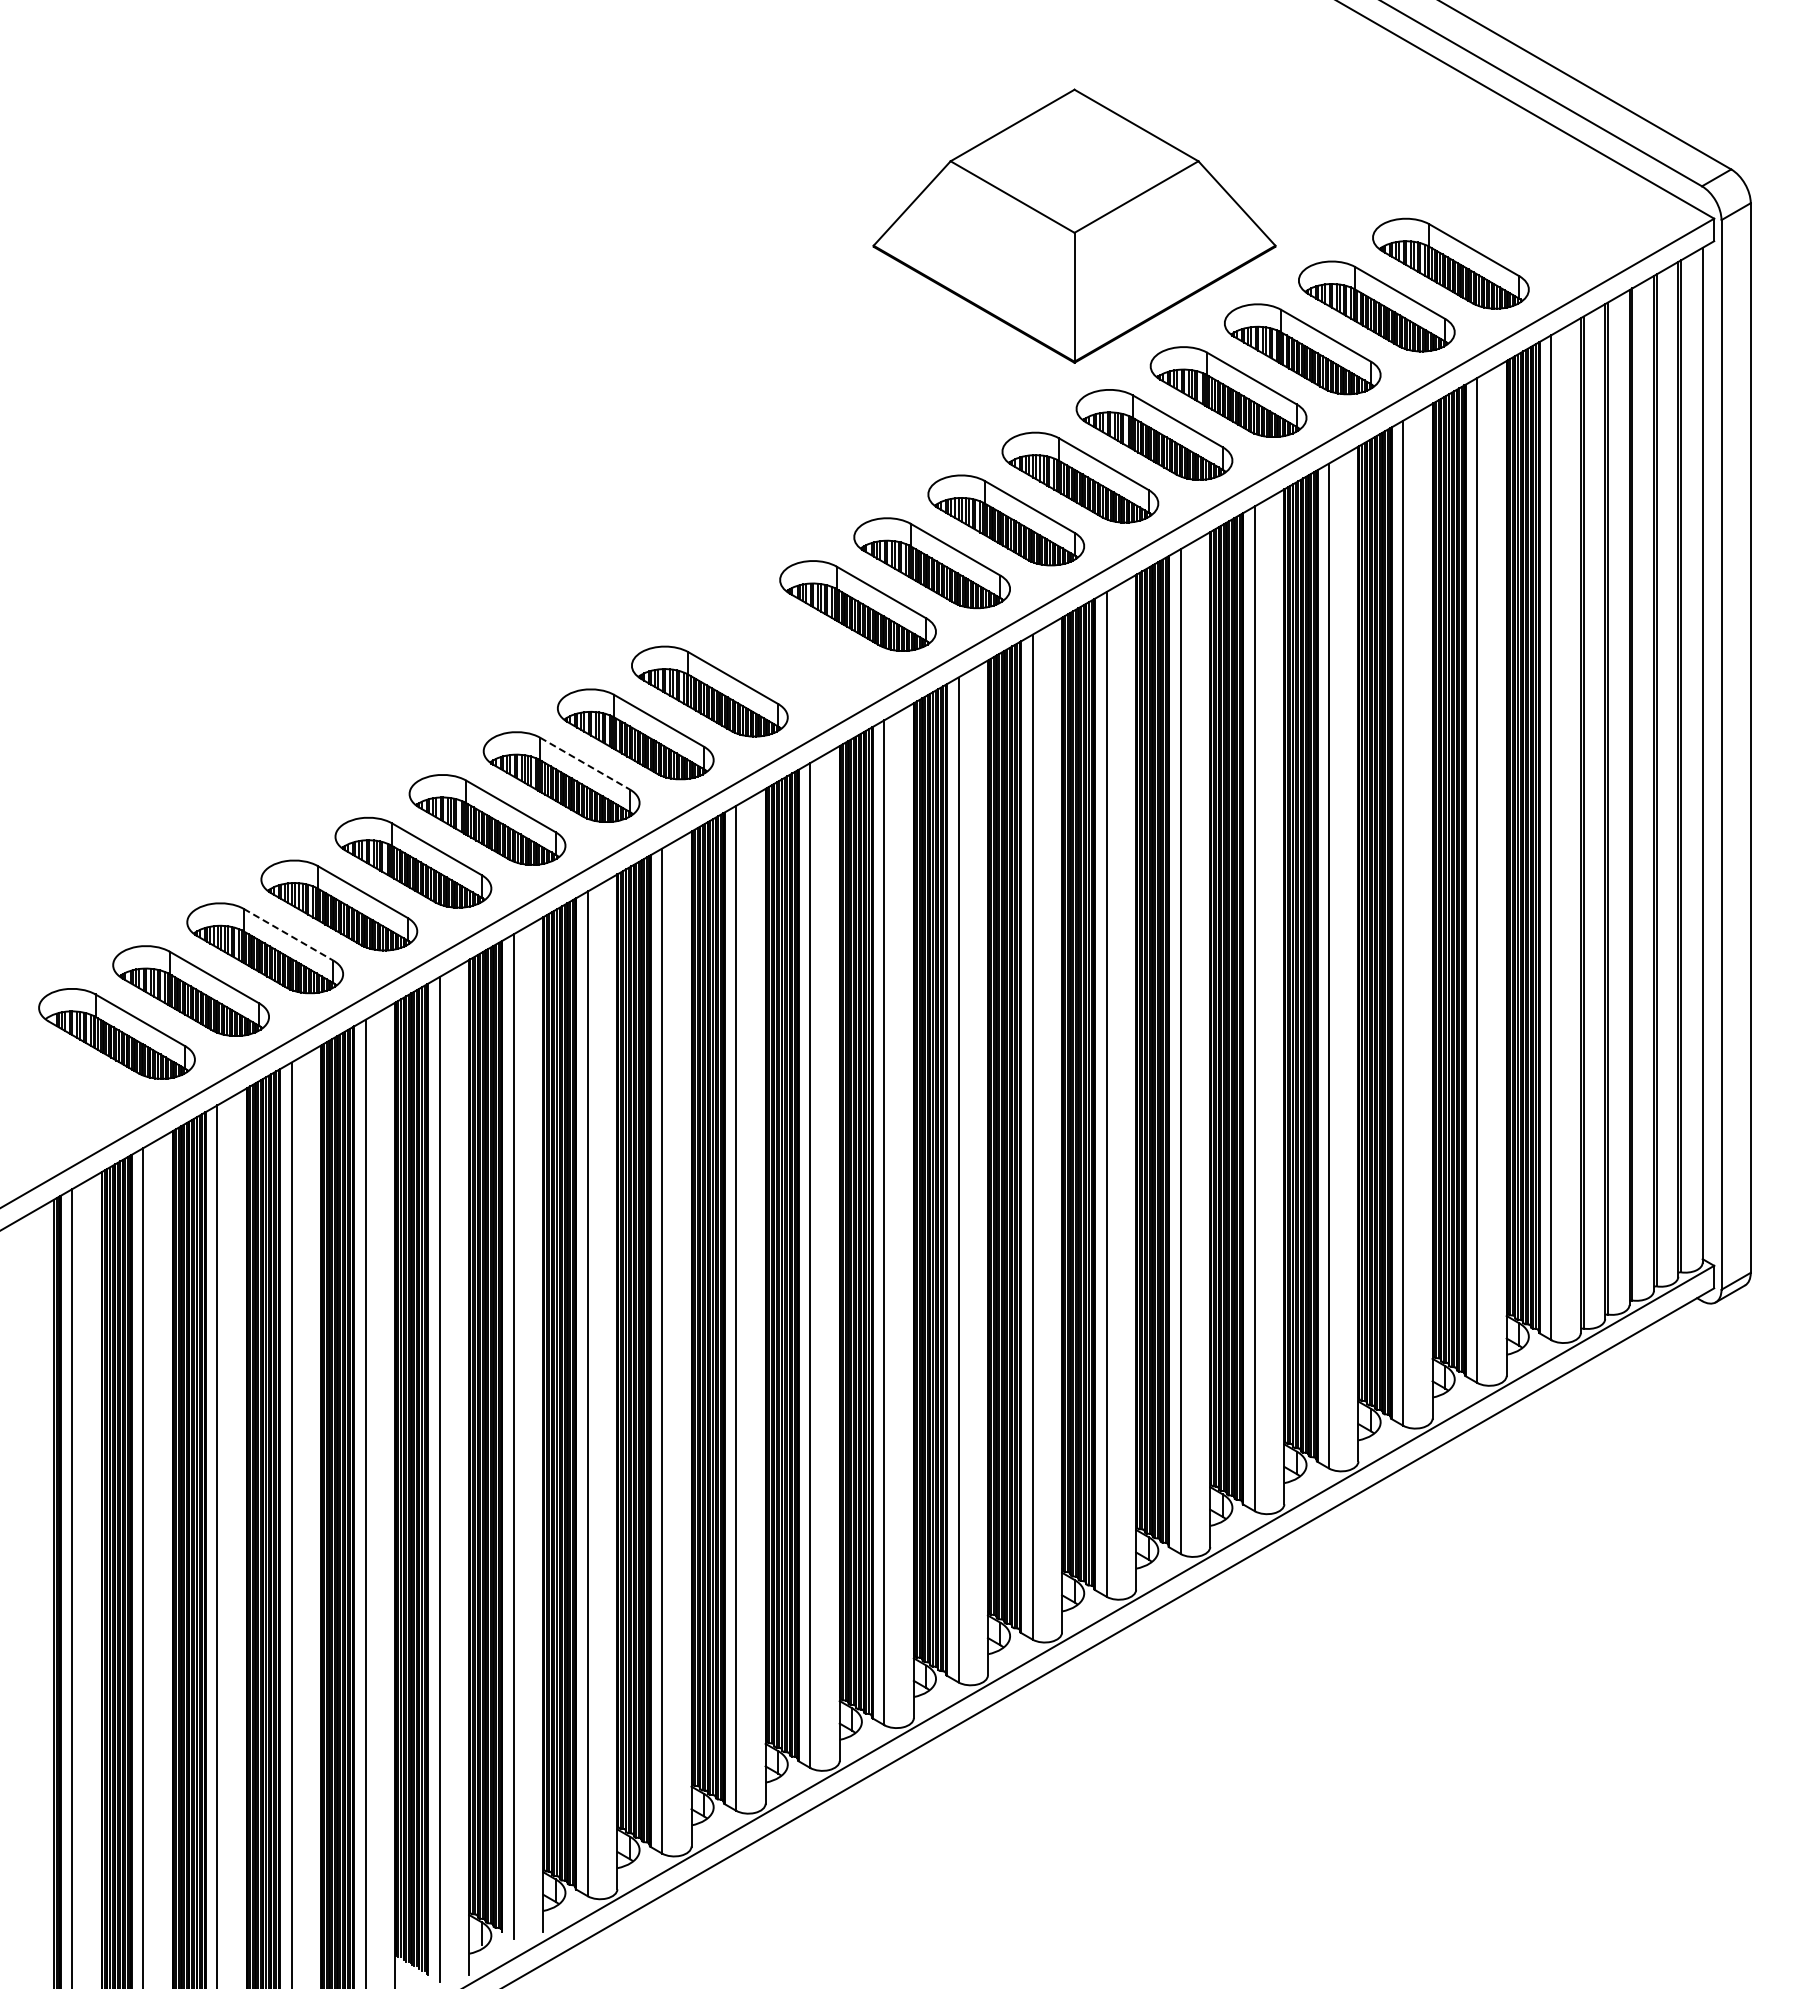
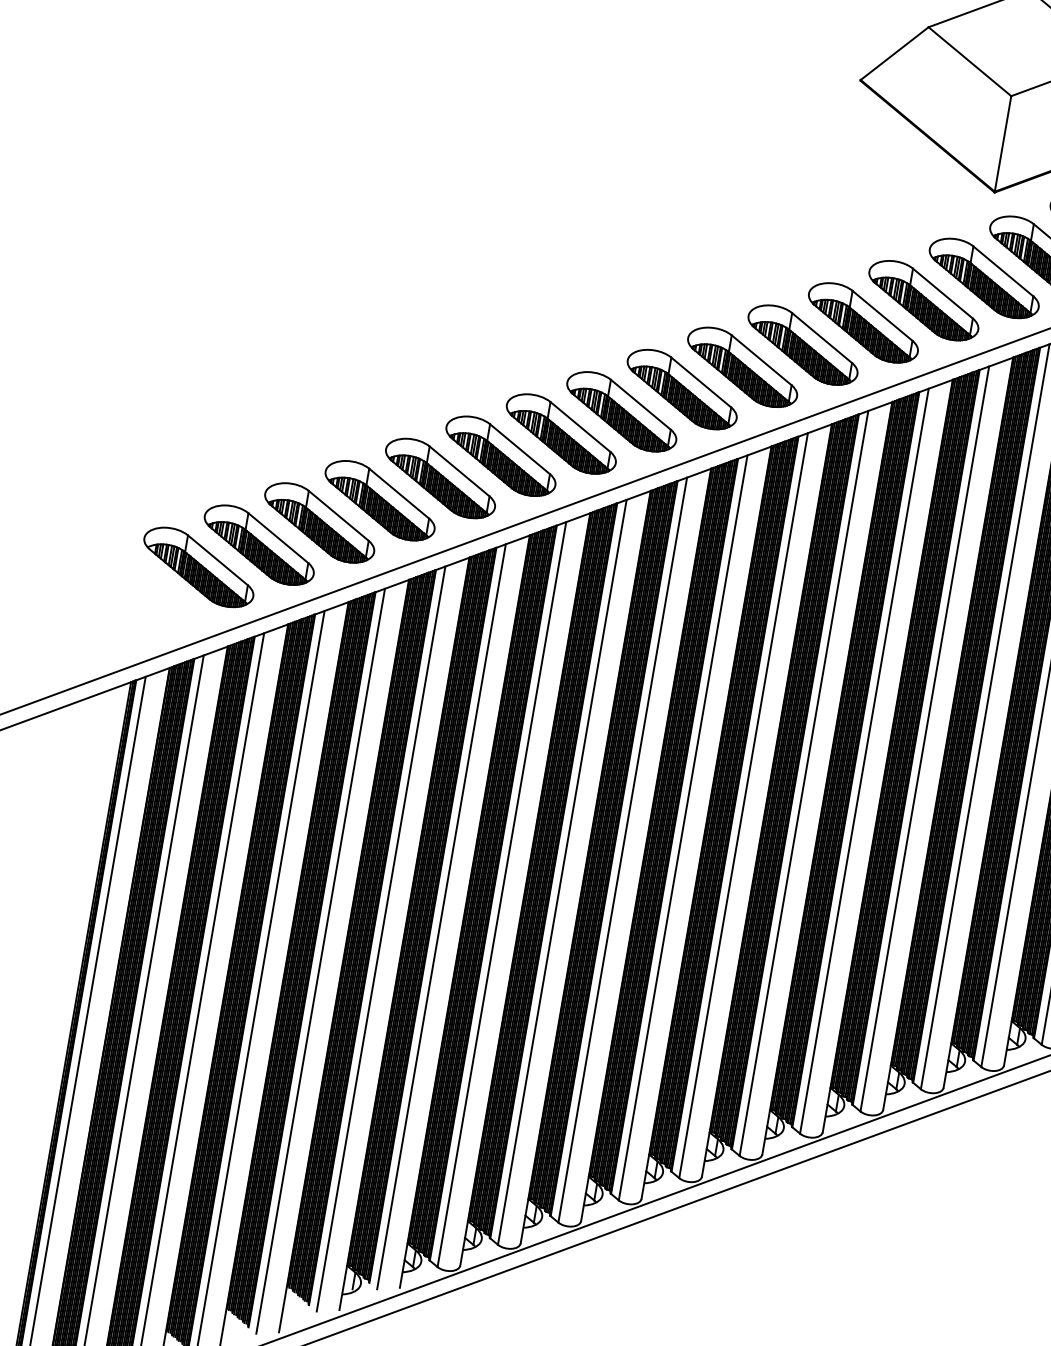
part: (783, 648) -> (742, 367), added
line: (585, 763) -> (580, 426), dashed -> solid
line: (288, 934) -> (338, 515), dashed -> solid

